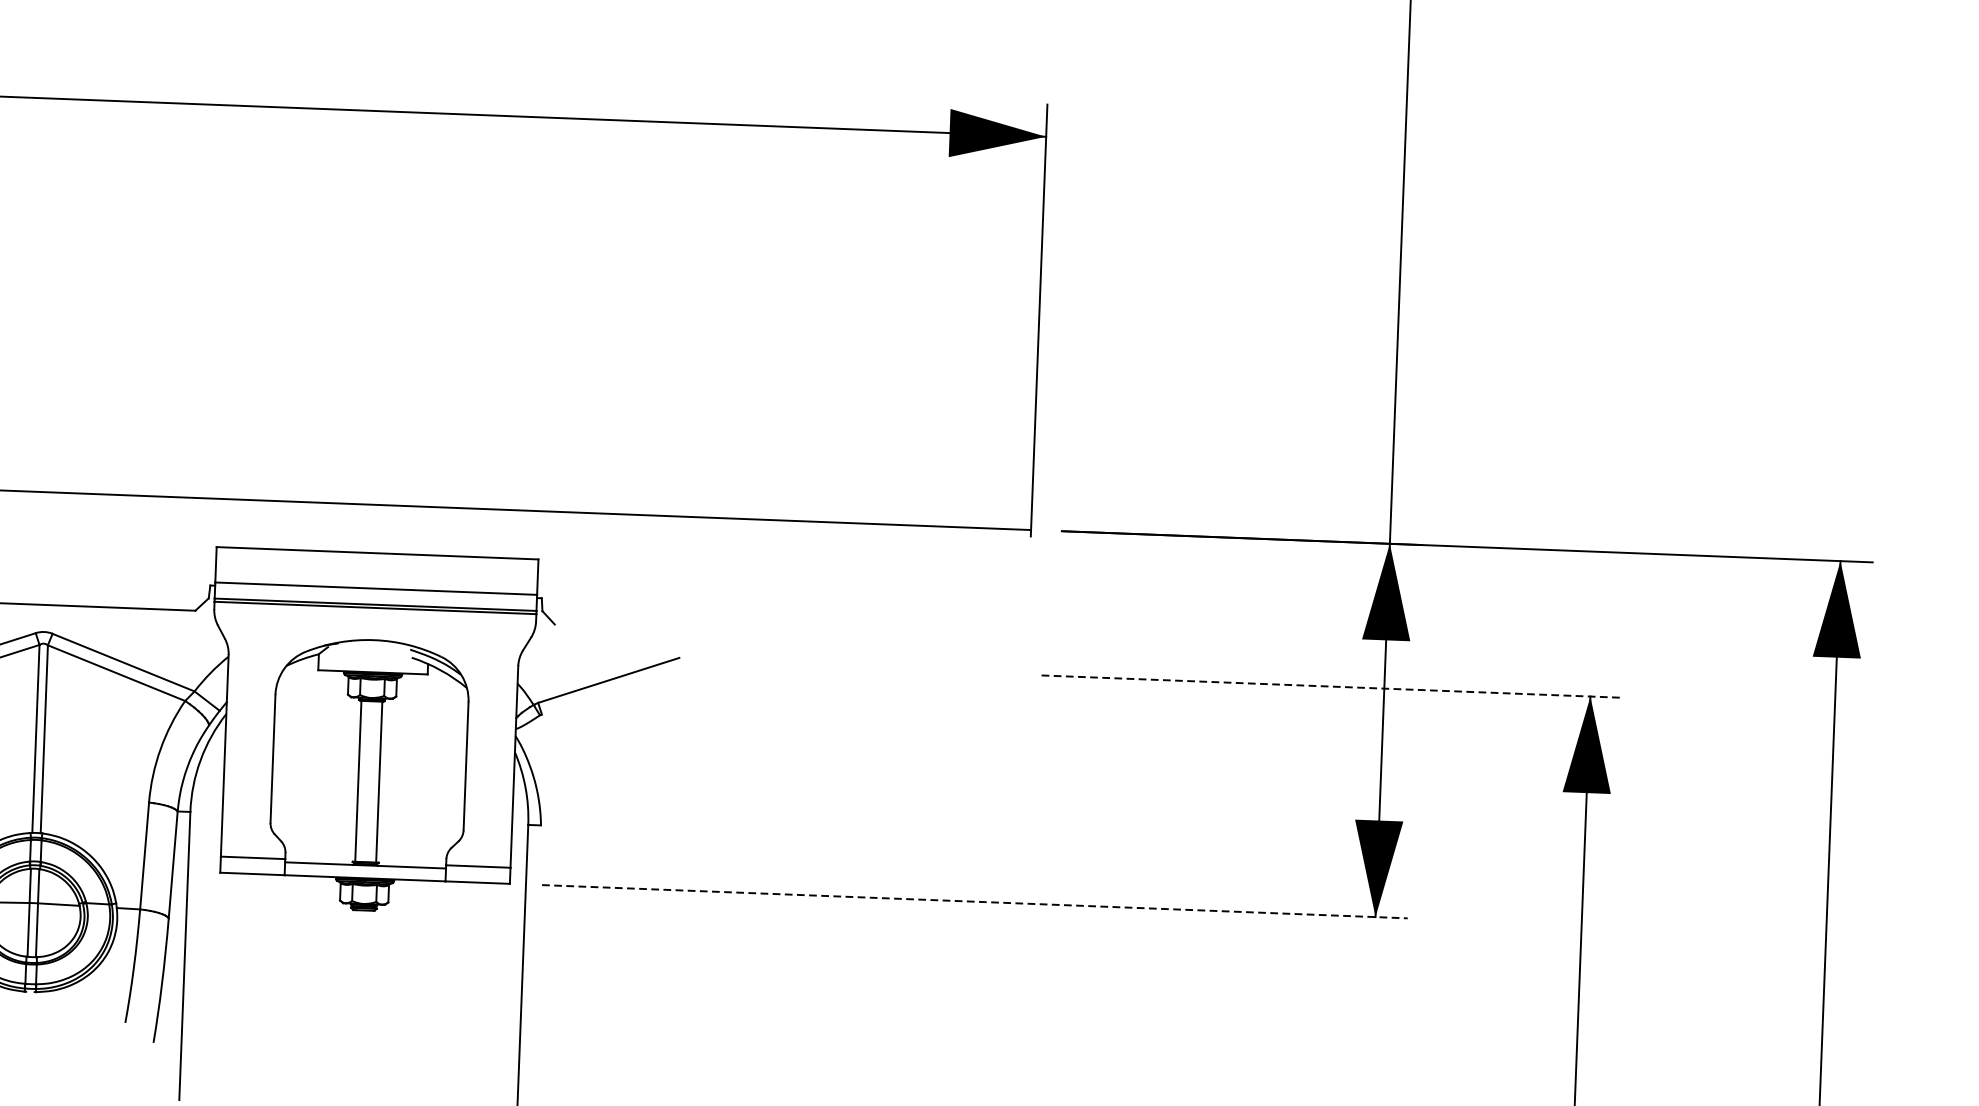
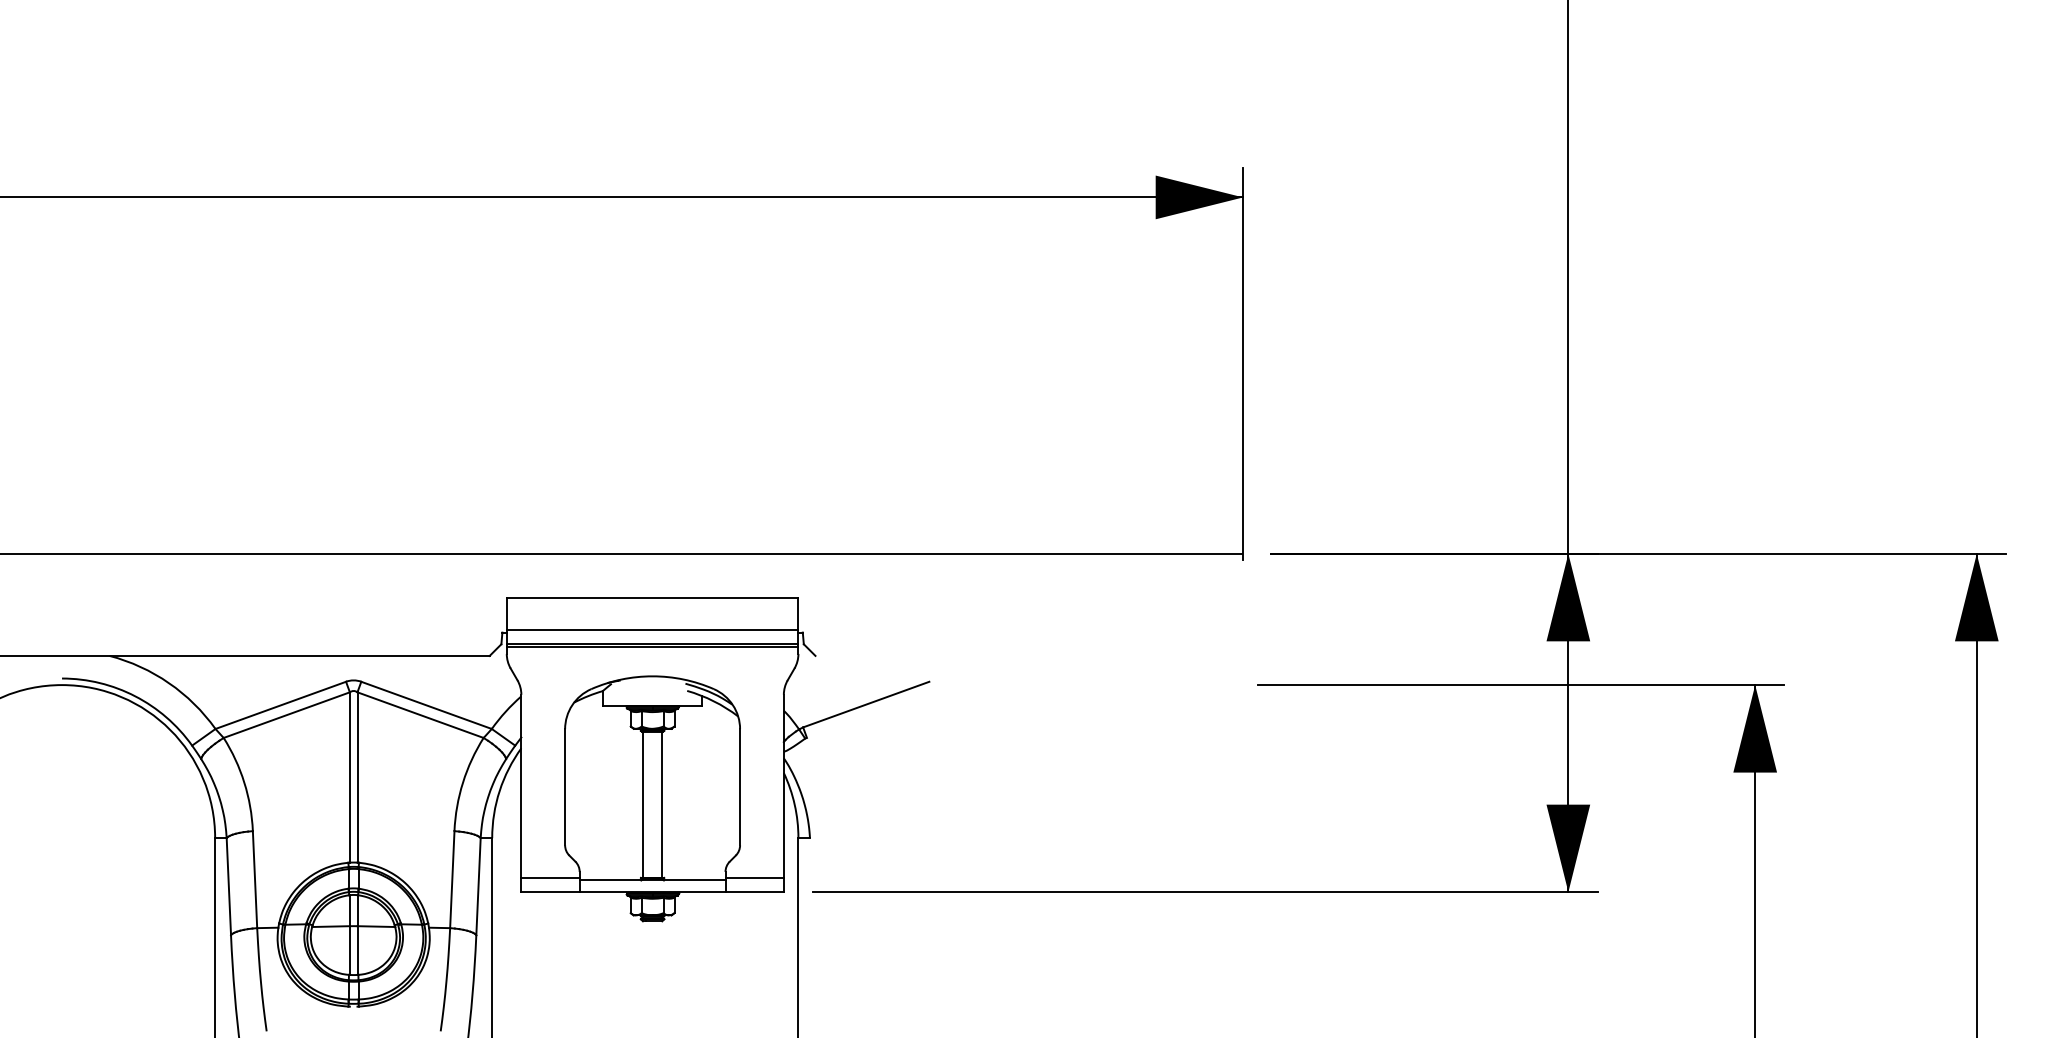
line: (1332, 687) -> (1521, 685), dashed -> solid
line: (975, 902) -> (1205, 892), dashed -> solid

